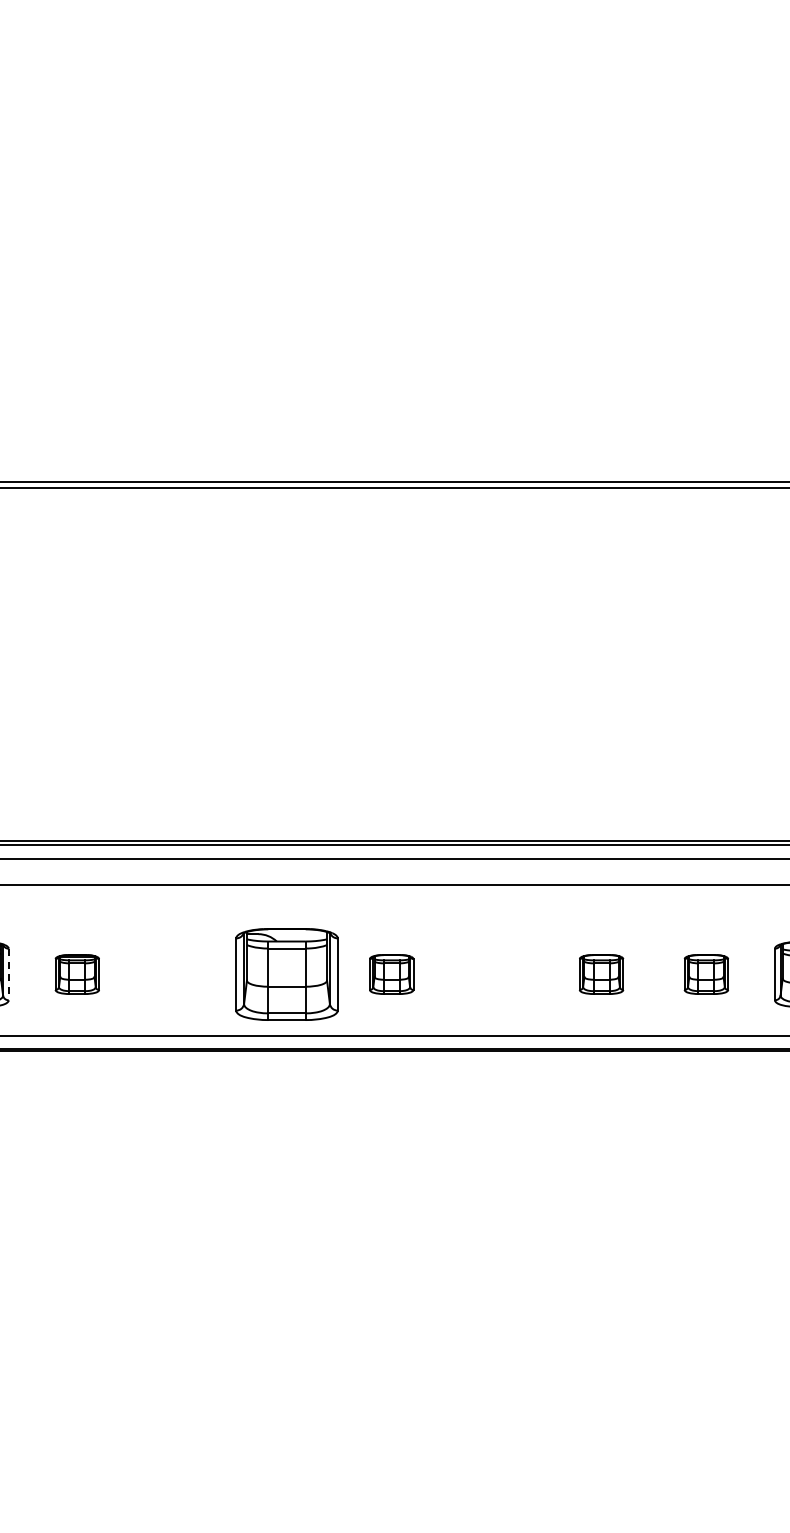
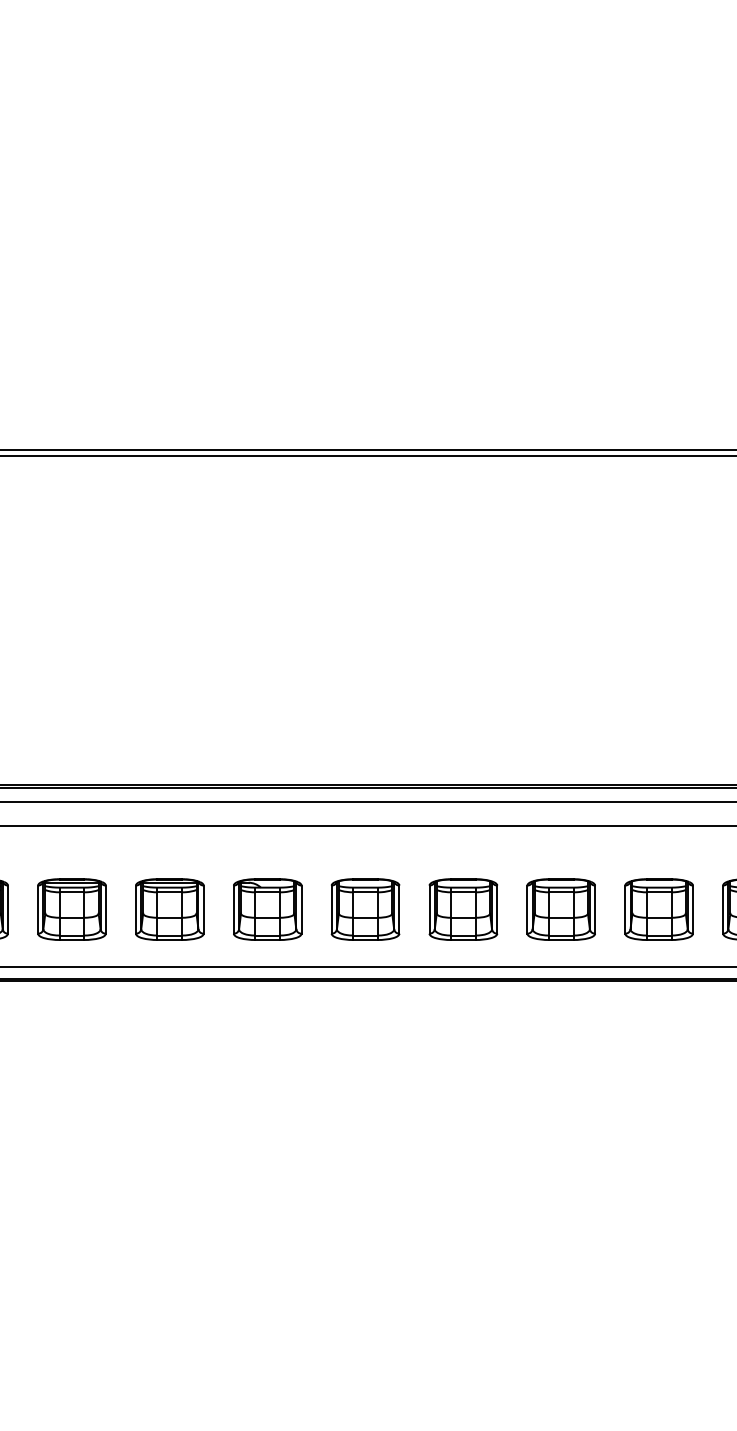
line: (8, 974) -> (7, 909), dashed -> solid
part: (77, 974) -> (72, 909), size x1.67
part: (182, 974) -> (170, 909), added
part: (286, 974) -> (267, 909), size x0.71
part: (391, 974) -> (365, 909), size x1.67
part: (496, 974) -> (463, 909), added
part: (601, 974) -> (561, 909), size x1.67
part: (706, 974) -> (659, 909), size x1.67

